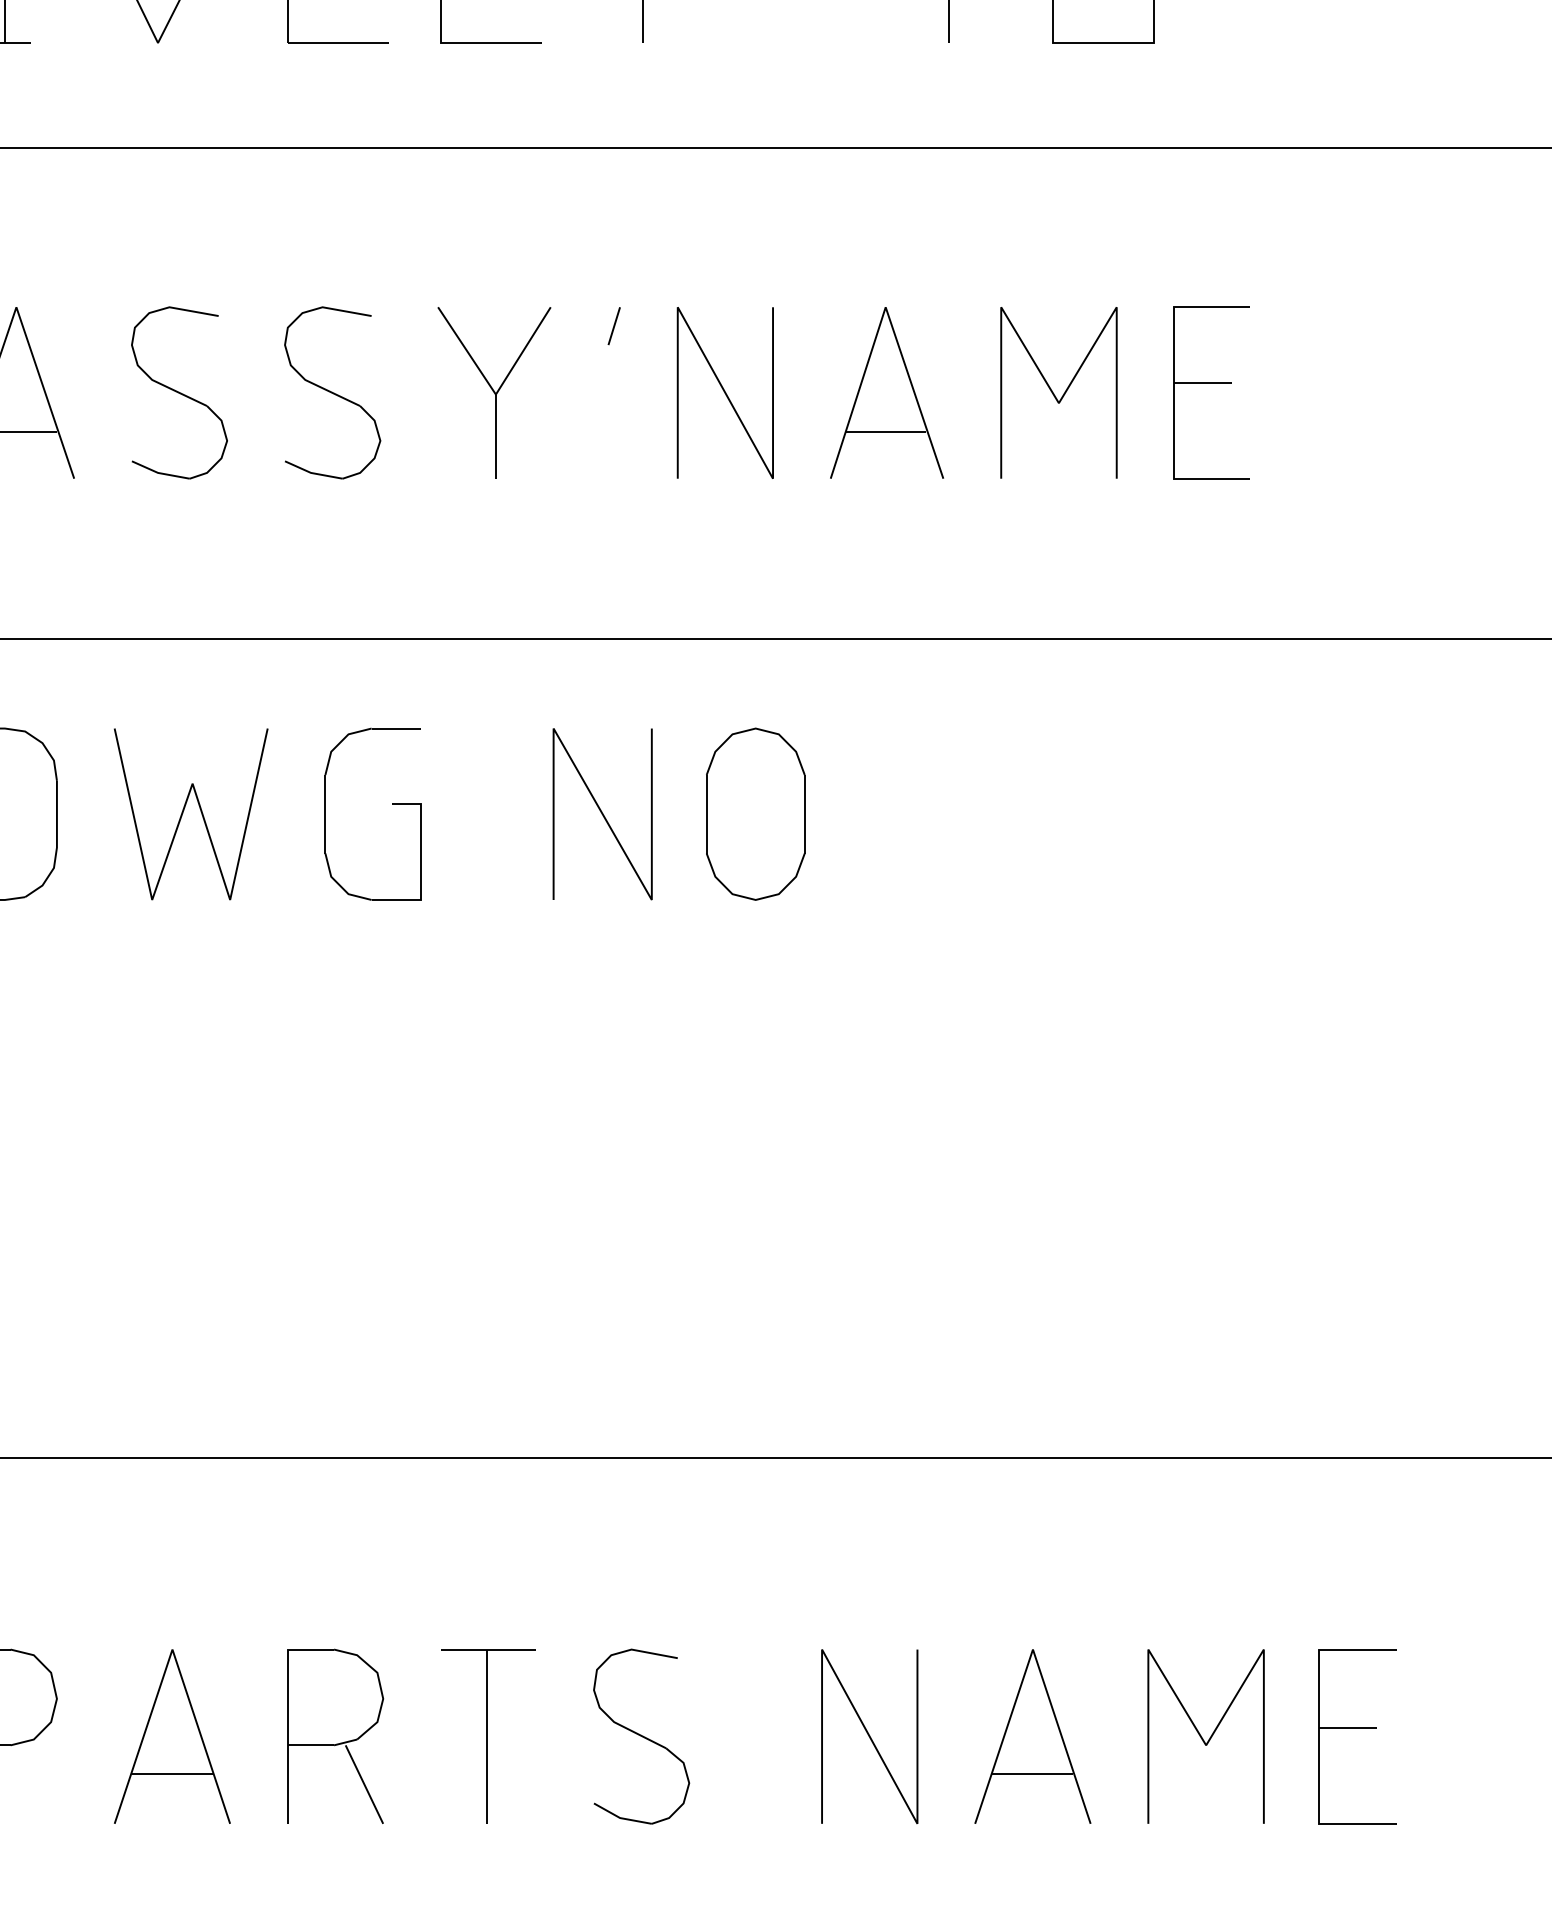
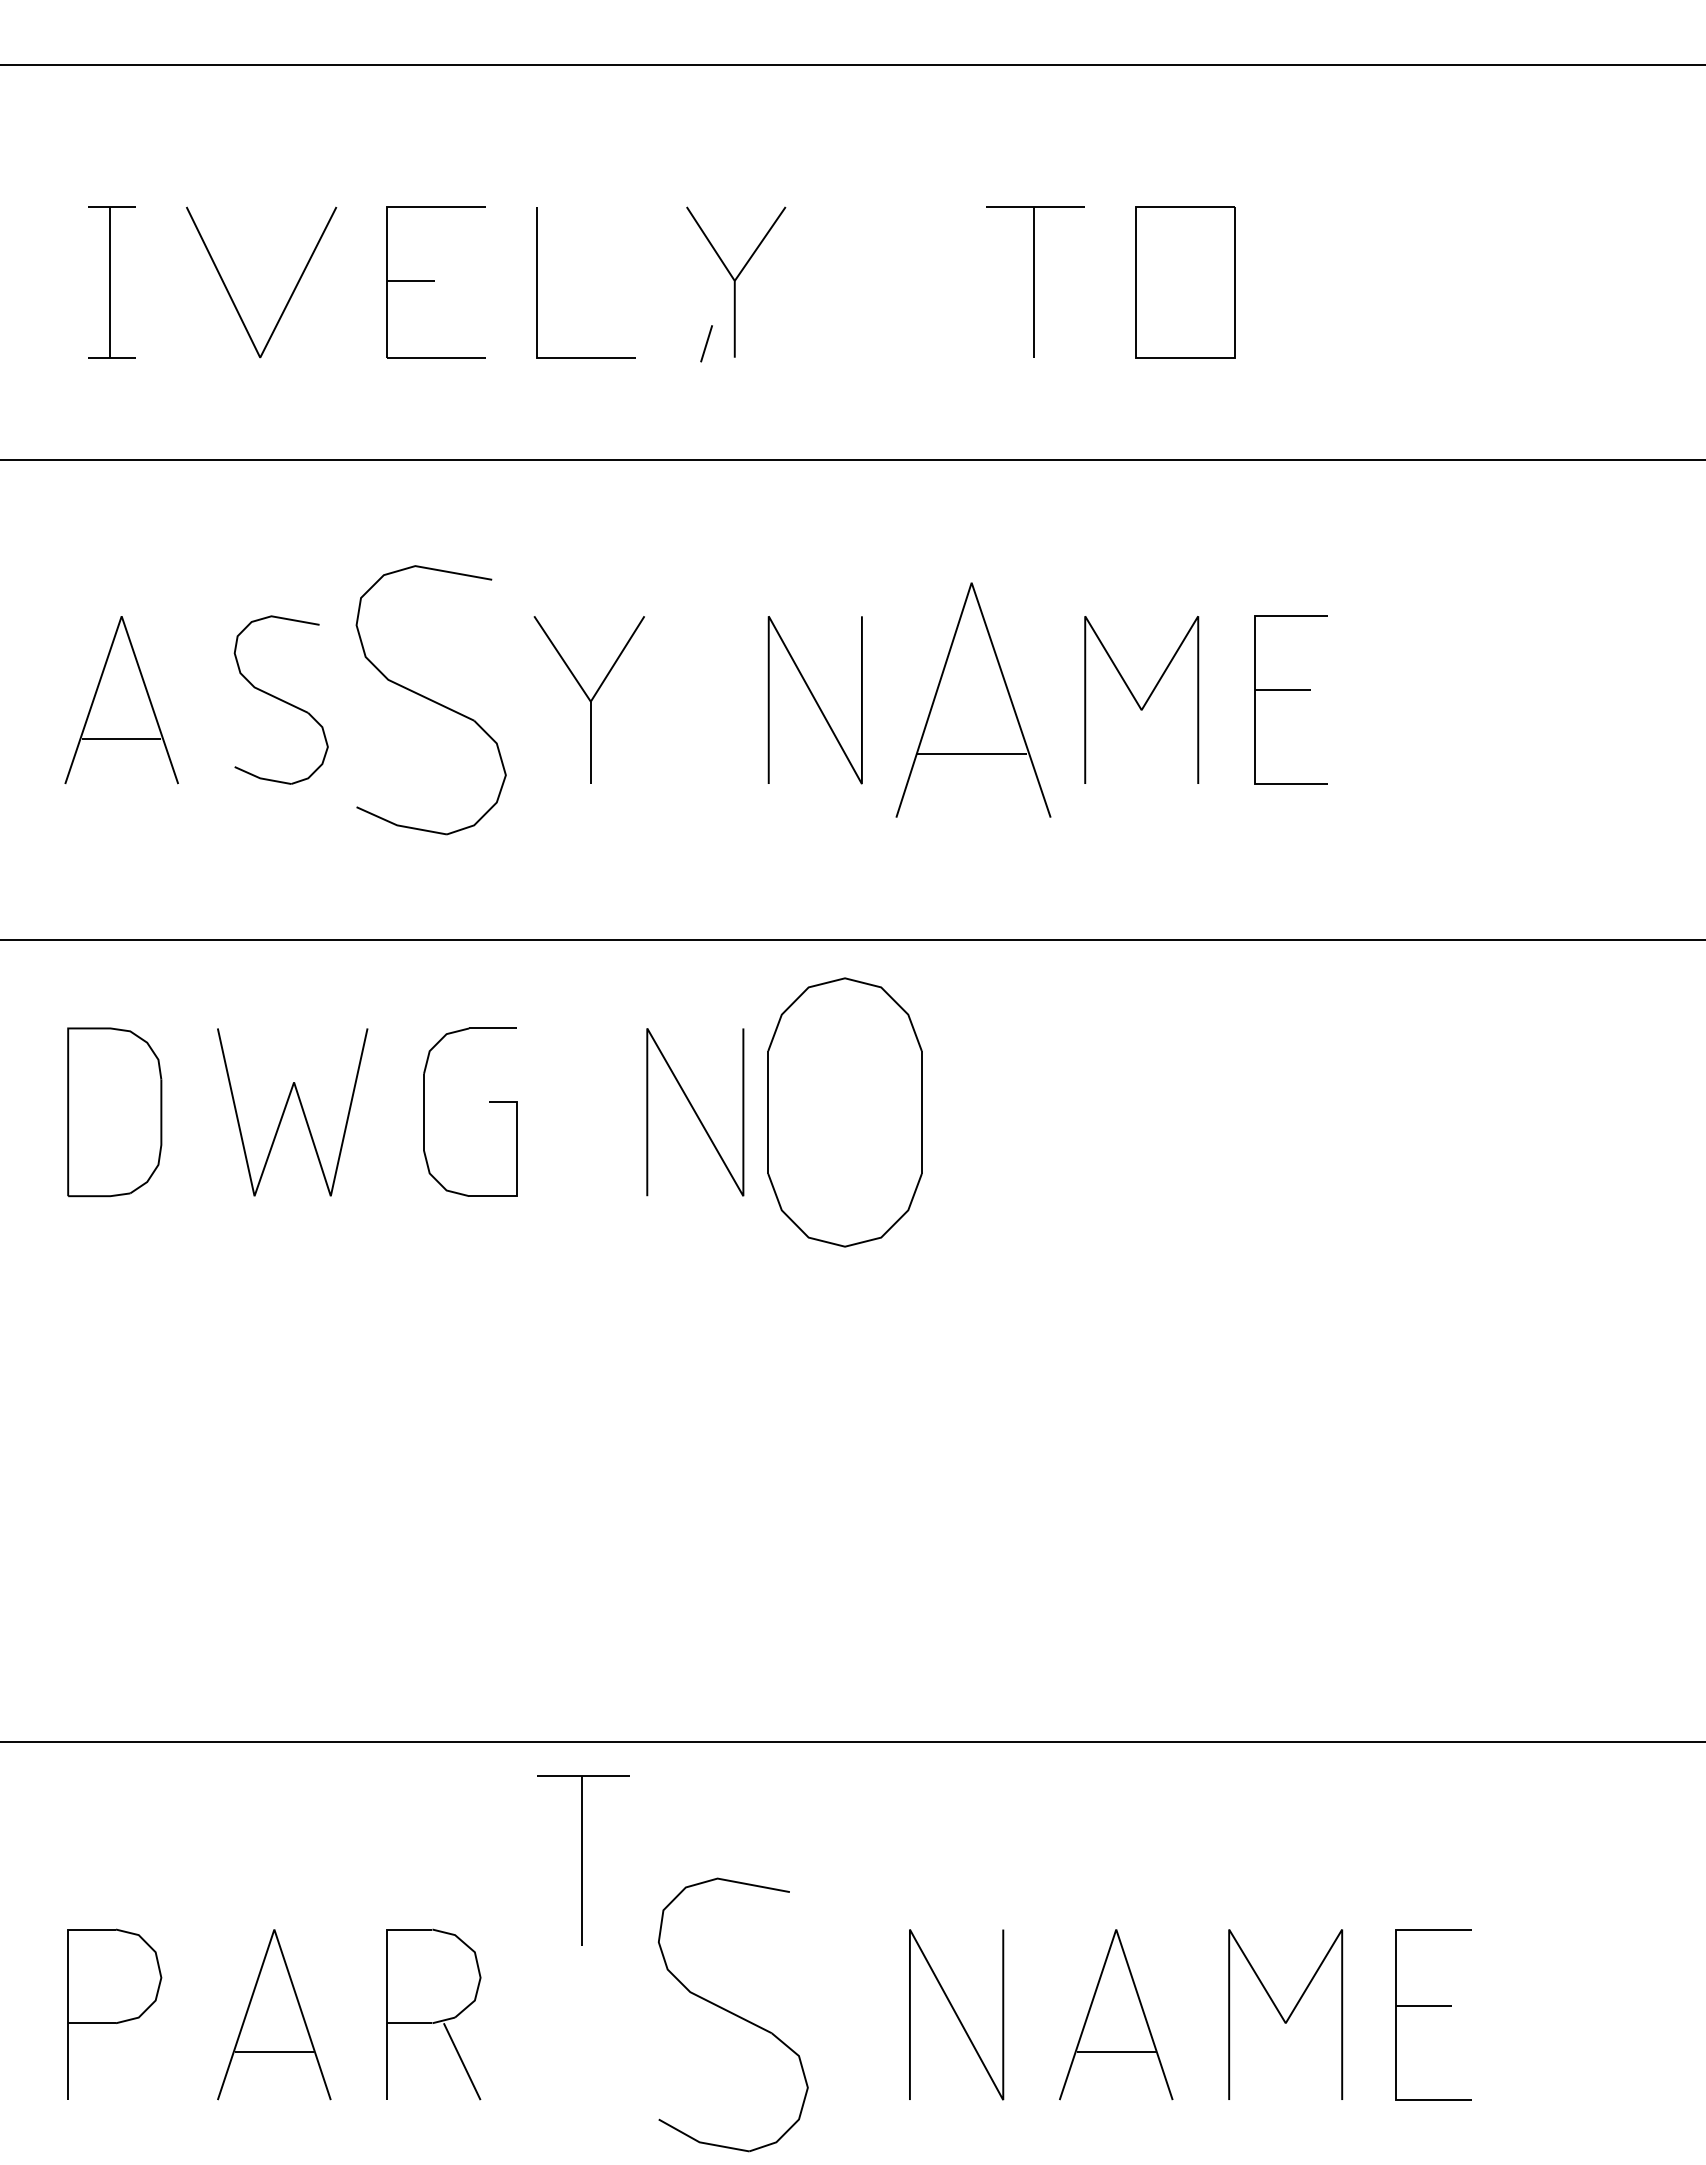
line: (614, 325) -> (706, 343), moved
part: (332, 392) -> (430, 699), size x1.6
part: (887, 392) -> (973, 699), size x1.4
part: (755, 813) -> (844, 1111), size x1.6
part: (488, 1736) -> (583, 1860), moved
part: (641, 1736) -> (733, 2014), size x1.6

